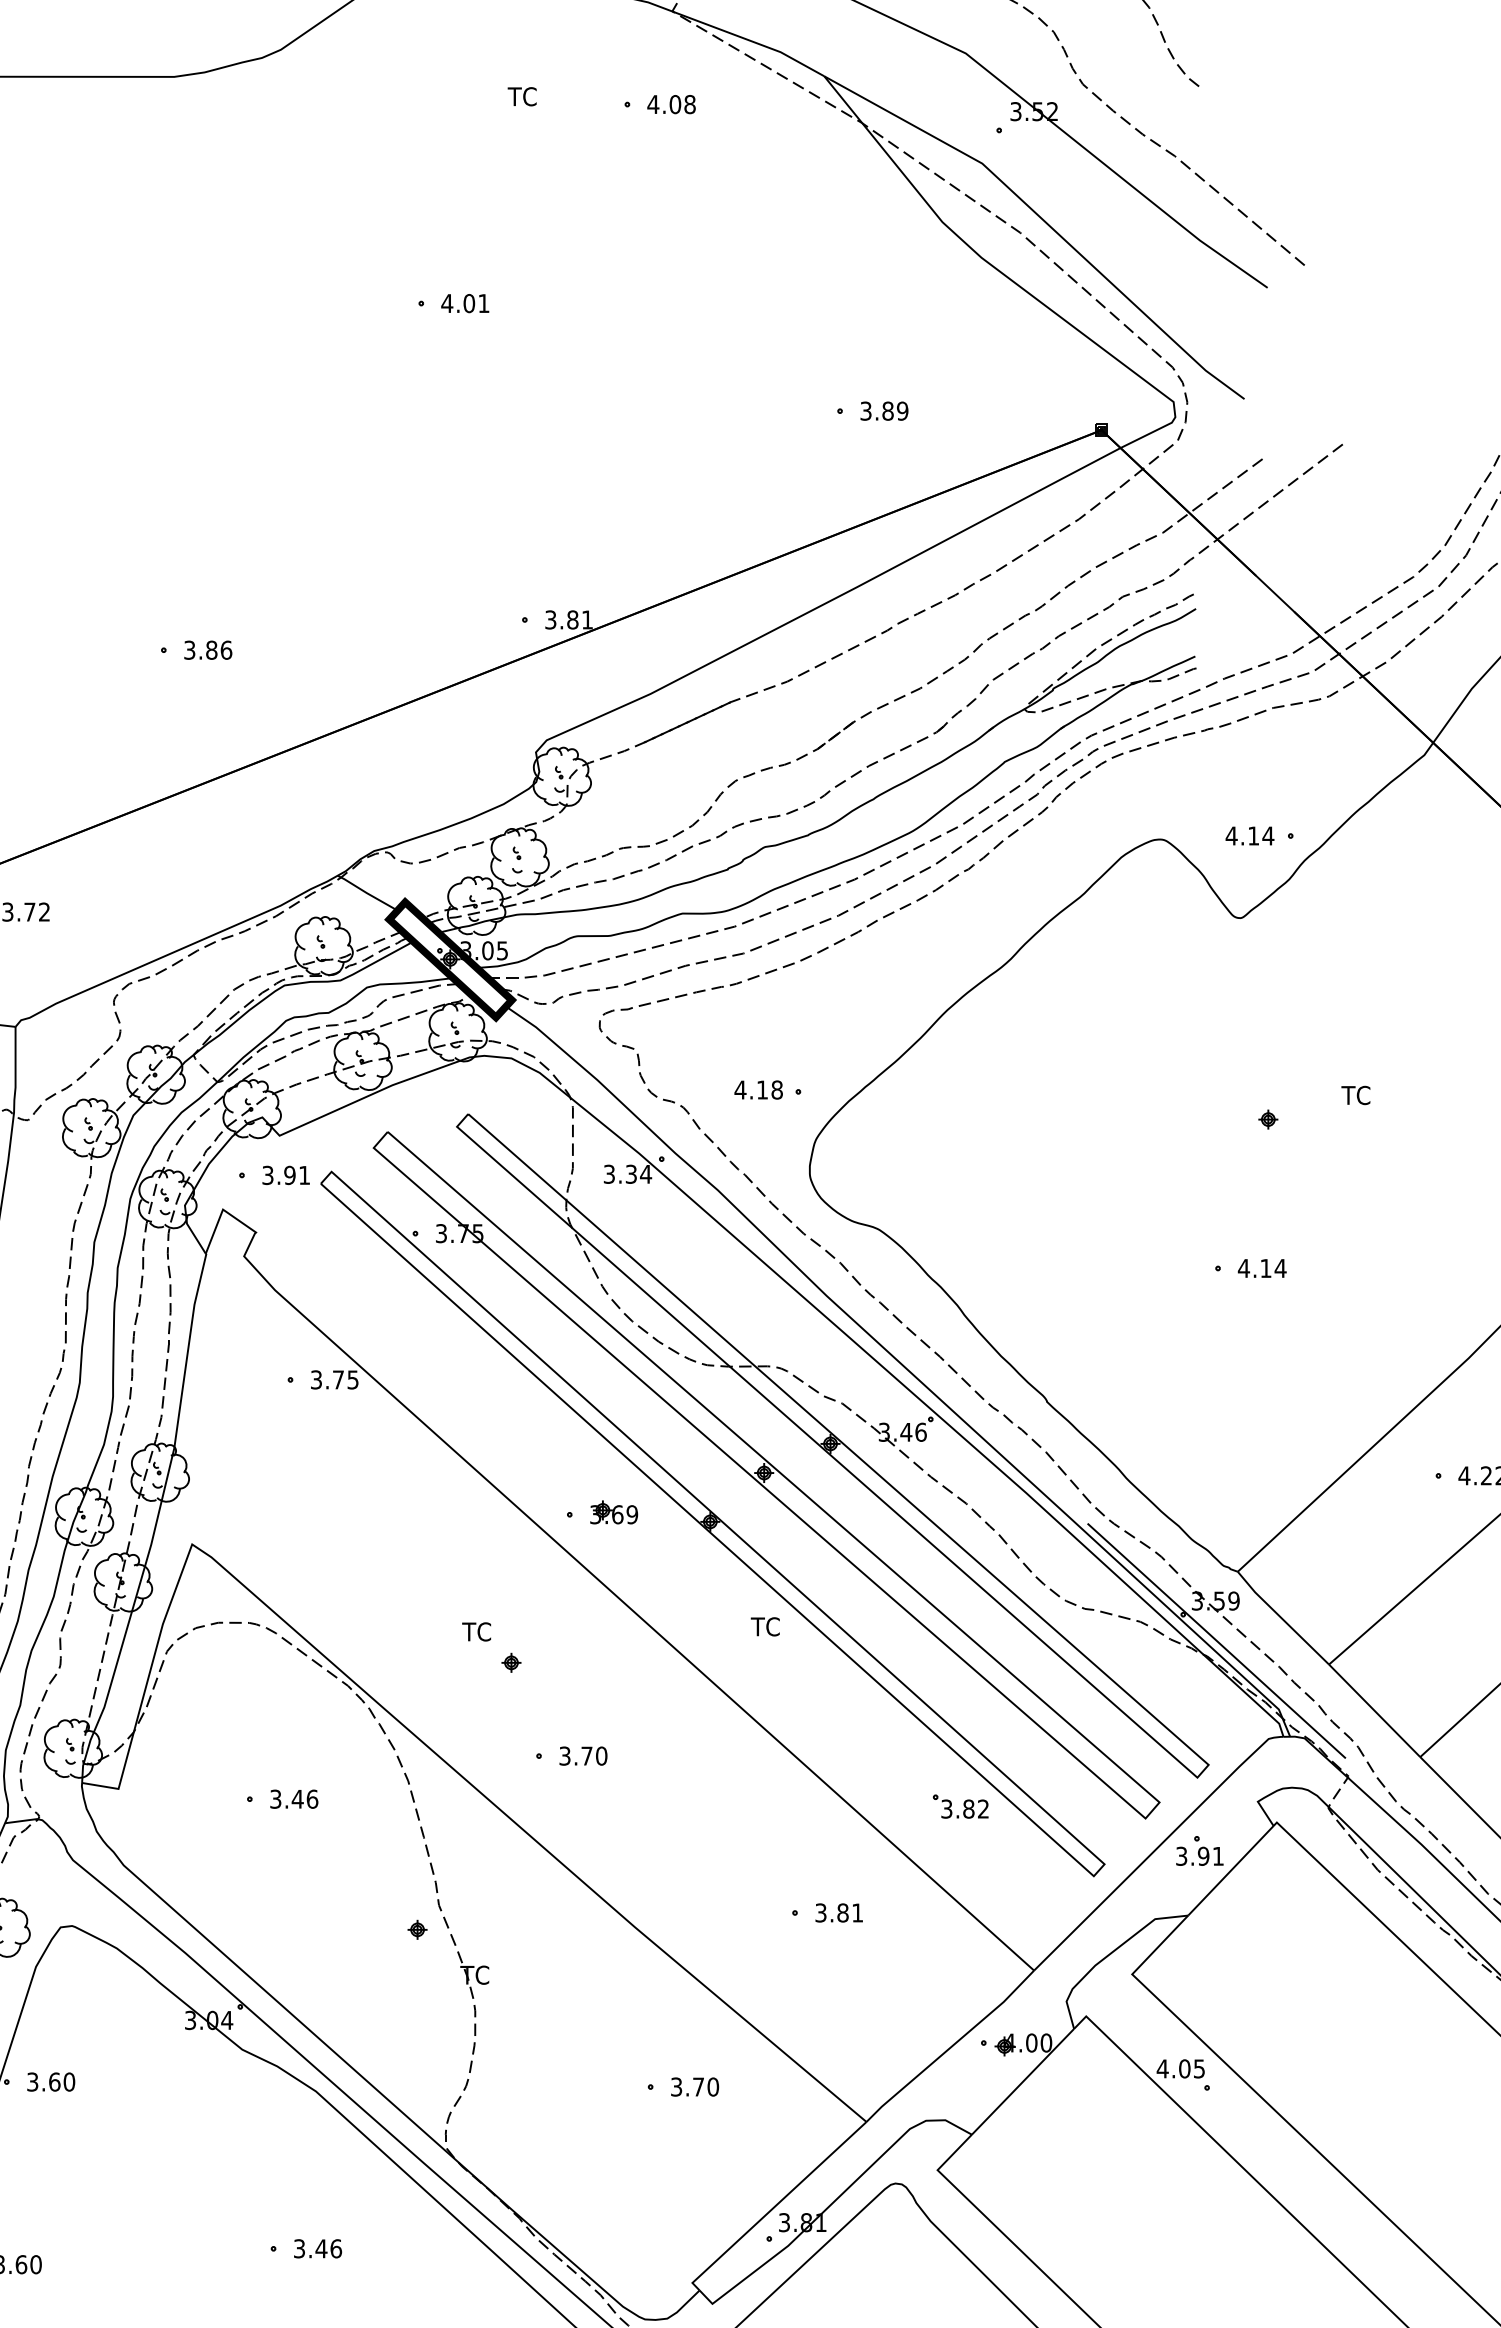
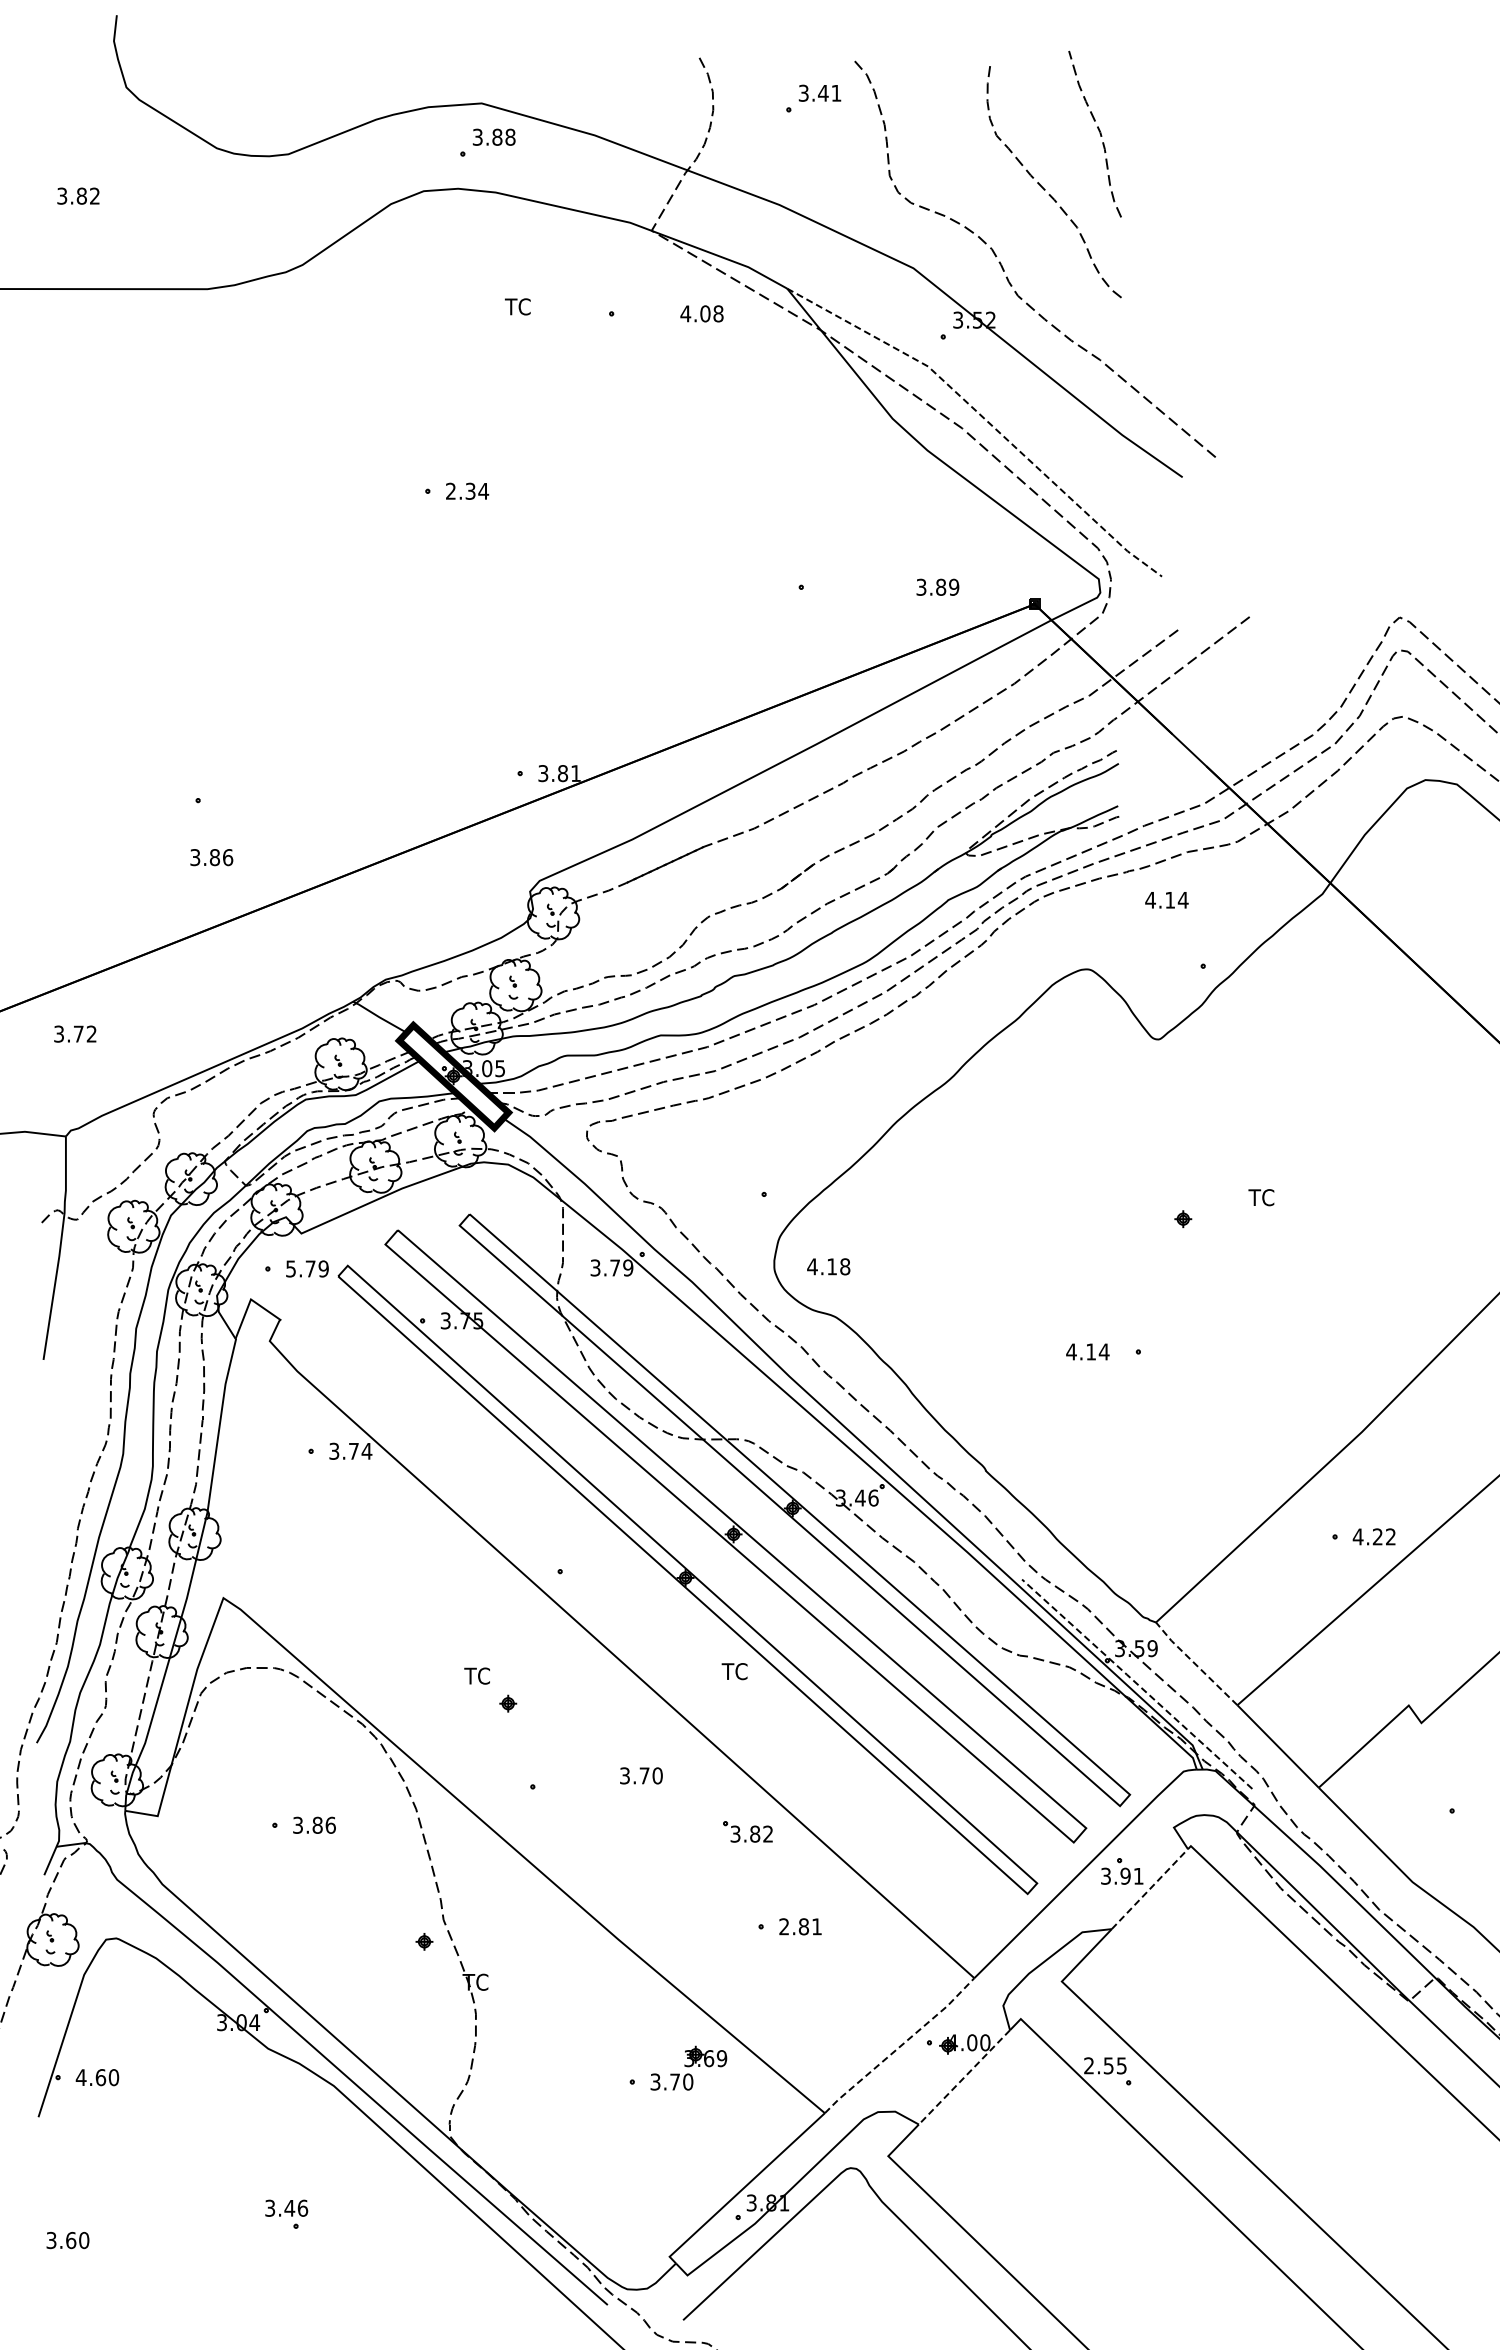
text: (670, 104) -> (701, 313), moved
line: (1045, 221) -> (984, 418), solid -> dashed
text: (465, 302) -> (467, 490), 4.01 -> 2.34
text: (884, 410) -> (937, 586), moved
text: (207, 650) -> (211, 857), moved
text: (1249, 836) -> (1166, 900), moved
text: (758, 1089) -> (828, 1266), moved
text: (638, 1173) -> (621, 1267), 3.34 -> 3.79
text: (286, 1174) -> (307, 1268), 3.91 -> 5.79
text: (1261, 1267) -> (1087, 1351), moved
text: (352, 1380) -> (366, 1451), 3.75 -> 3.74
part: (613, 1512) -> (705, 2056), moved
line: (1280, 1617) -> (1194, 1663), solid -> dashed
line: (1215, 1640) -> (1136, 1683), solid -> dashed
text: (583, 1755) -> (641, 1775), moved
text: (297, 1798) -> (317, 1824), 3.46 -> 3.86
part: (960, 1806) -> (747, 1831), moved
line: (1231, 1870) -> (1150, 1888), solid -> dashed
text: (821, 1912) -> (784, 1926), 3.81 -> 2.81
line: (951, 2047) -> (900, 2046), solid -> dashed
text: (1173, 2068) -> (1098, 2065), 4.05 -> 2.55
text: (31, 2081) -> (80, 2077), 3.60 -> 4.60
line: (1023, 2081) -> (964, 2077), solid -> dashed
text: (317, 2247) -> (286, 2207), moved

